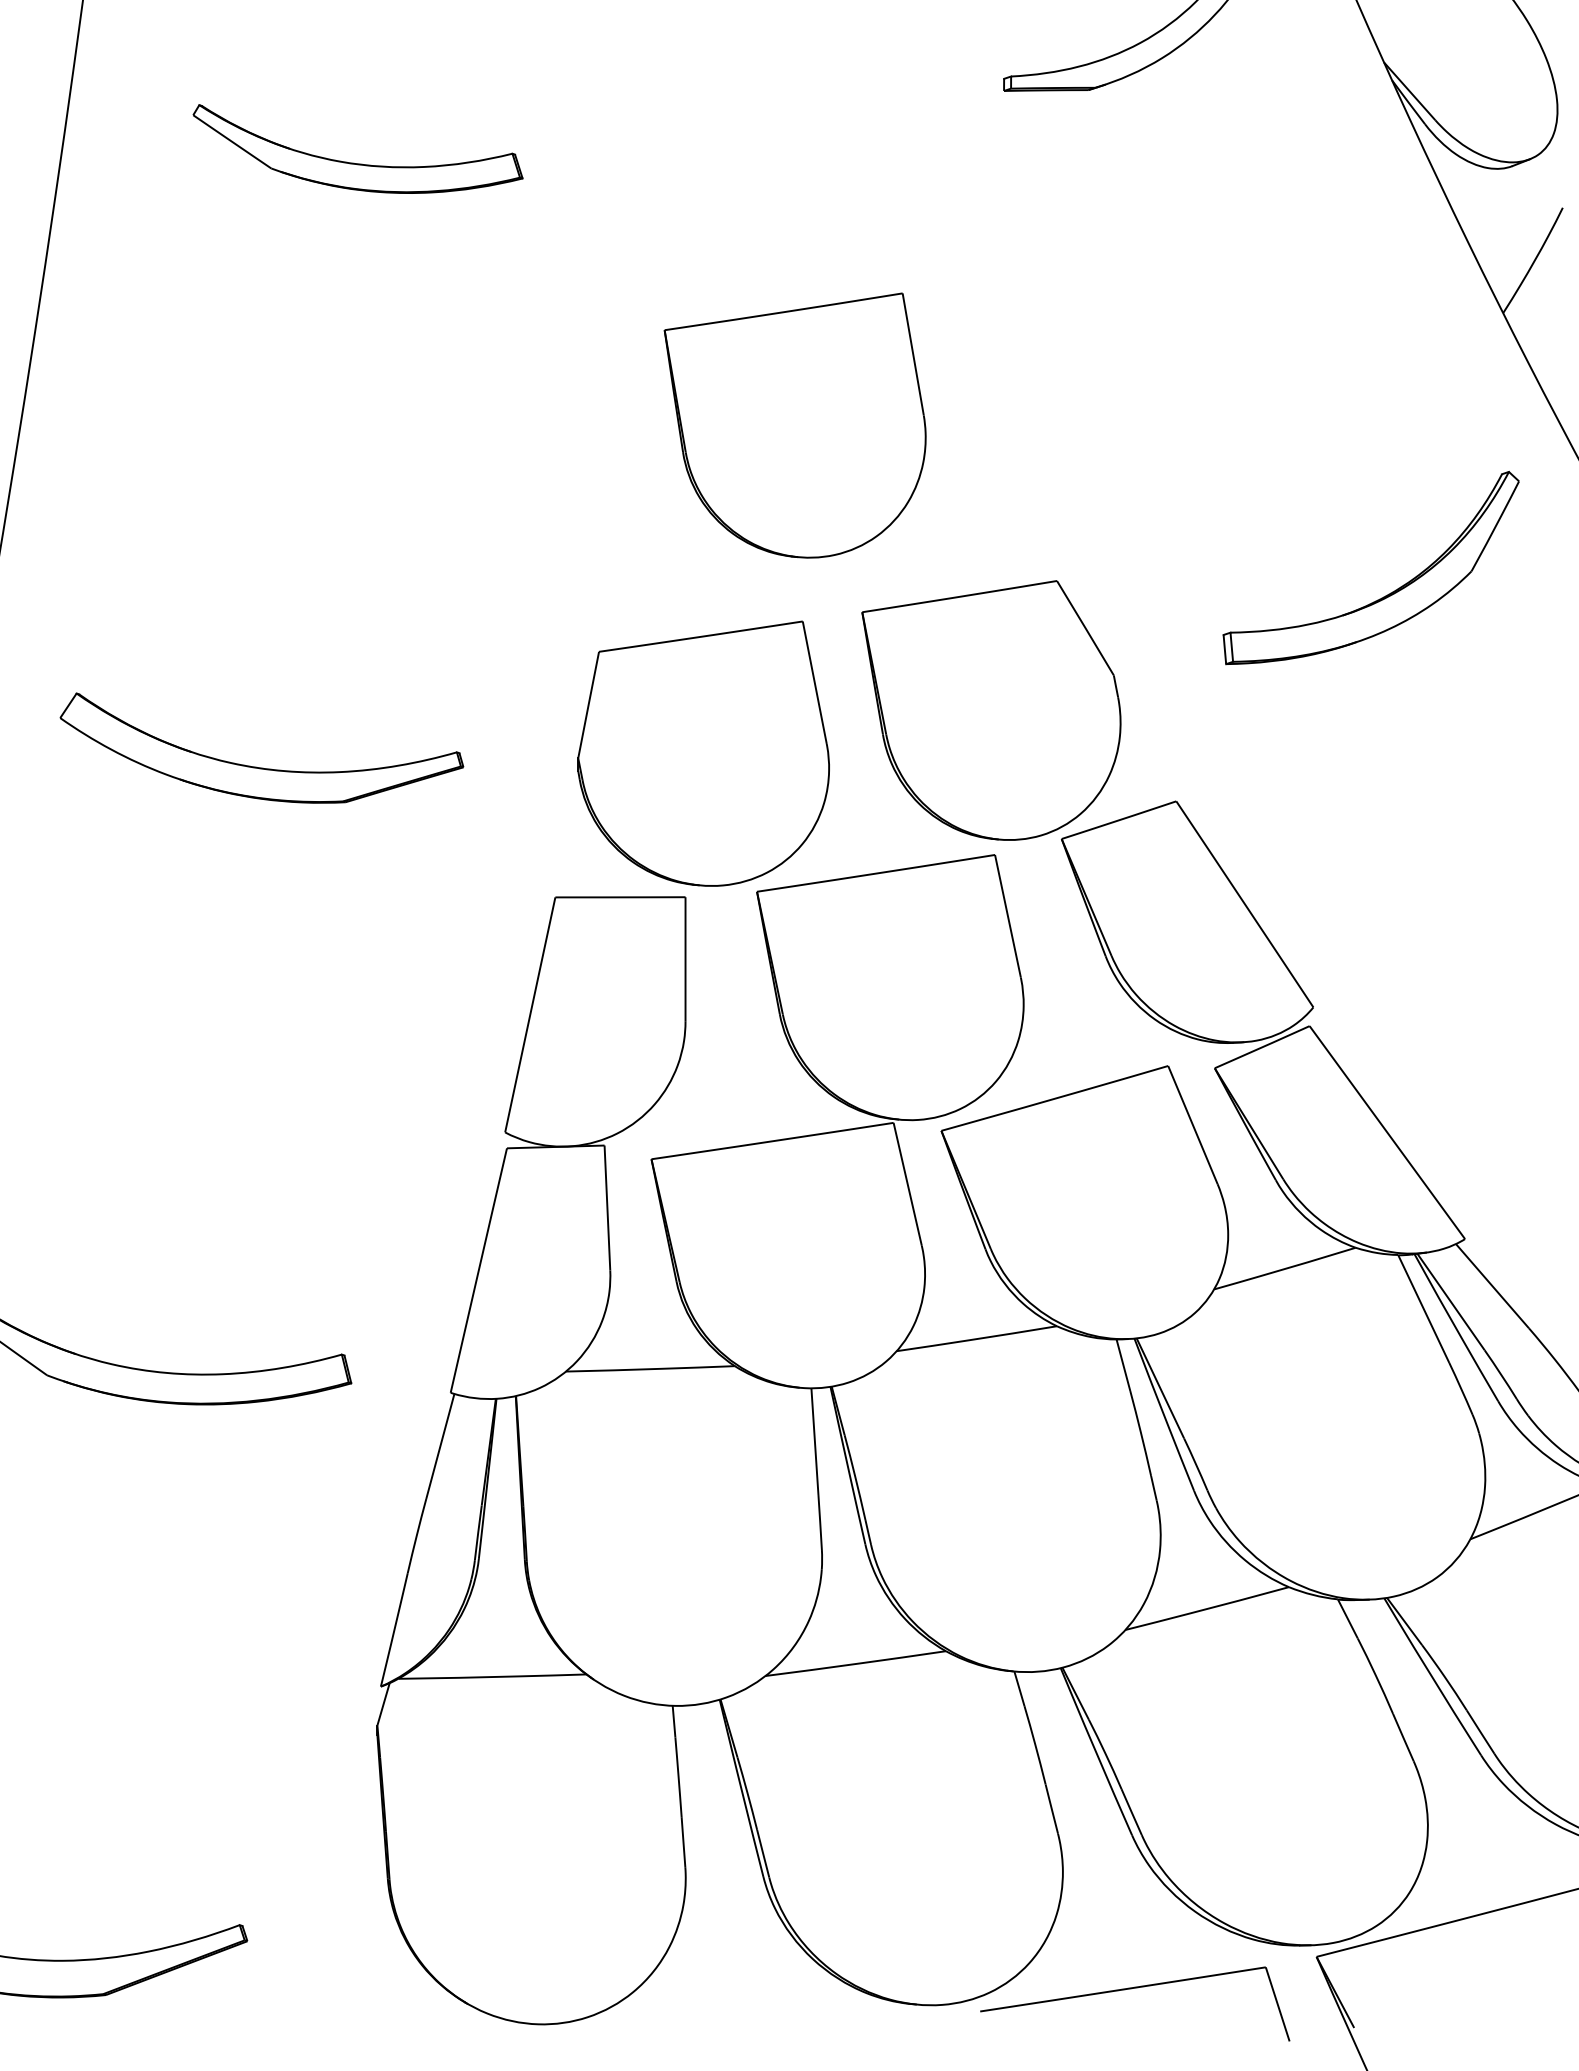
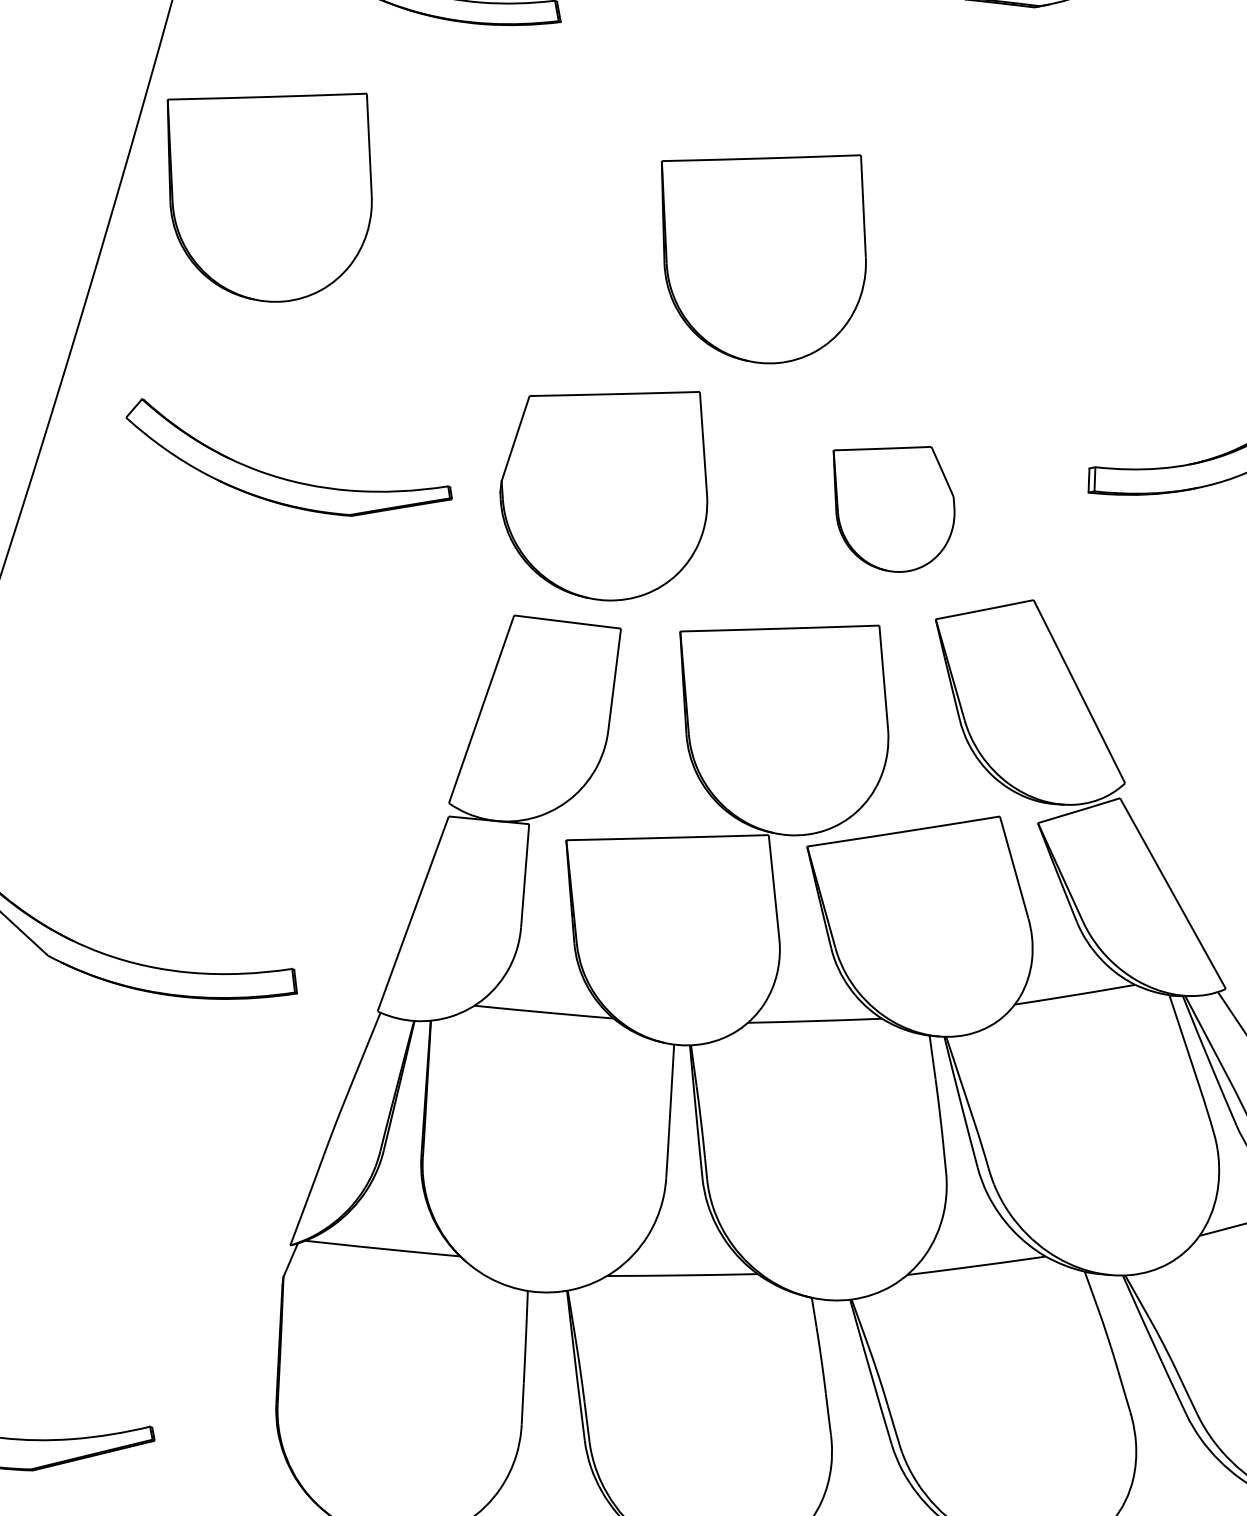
part: (192, 425) -> (264, 191), added
part: (991, 710) -> (891, 506), size x0.6
part: (703, 753) -> (604, 490), moved

